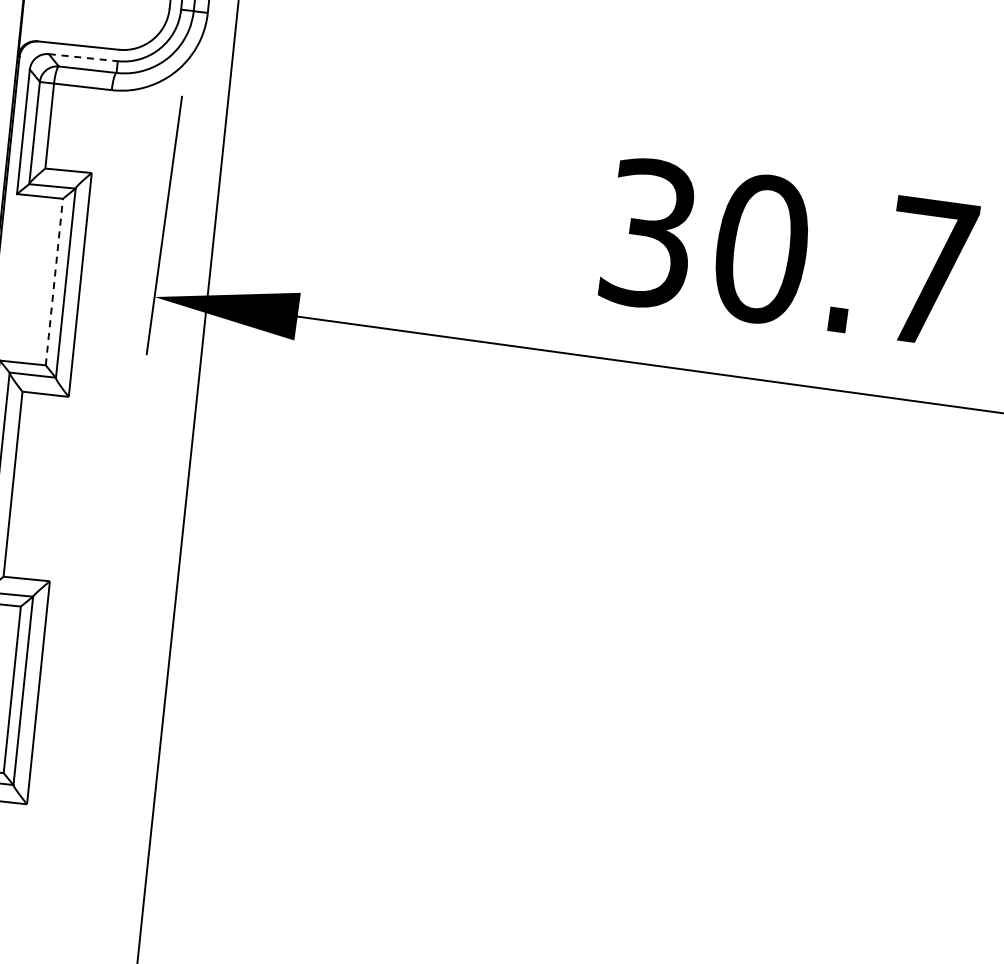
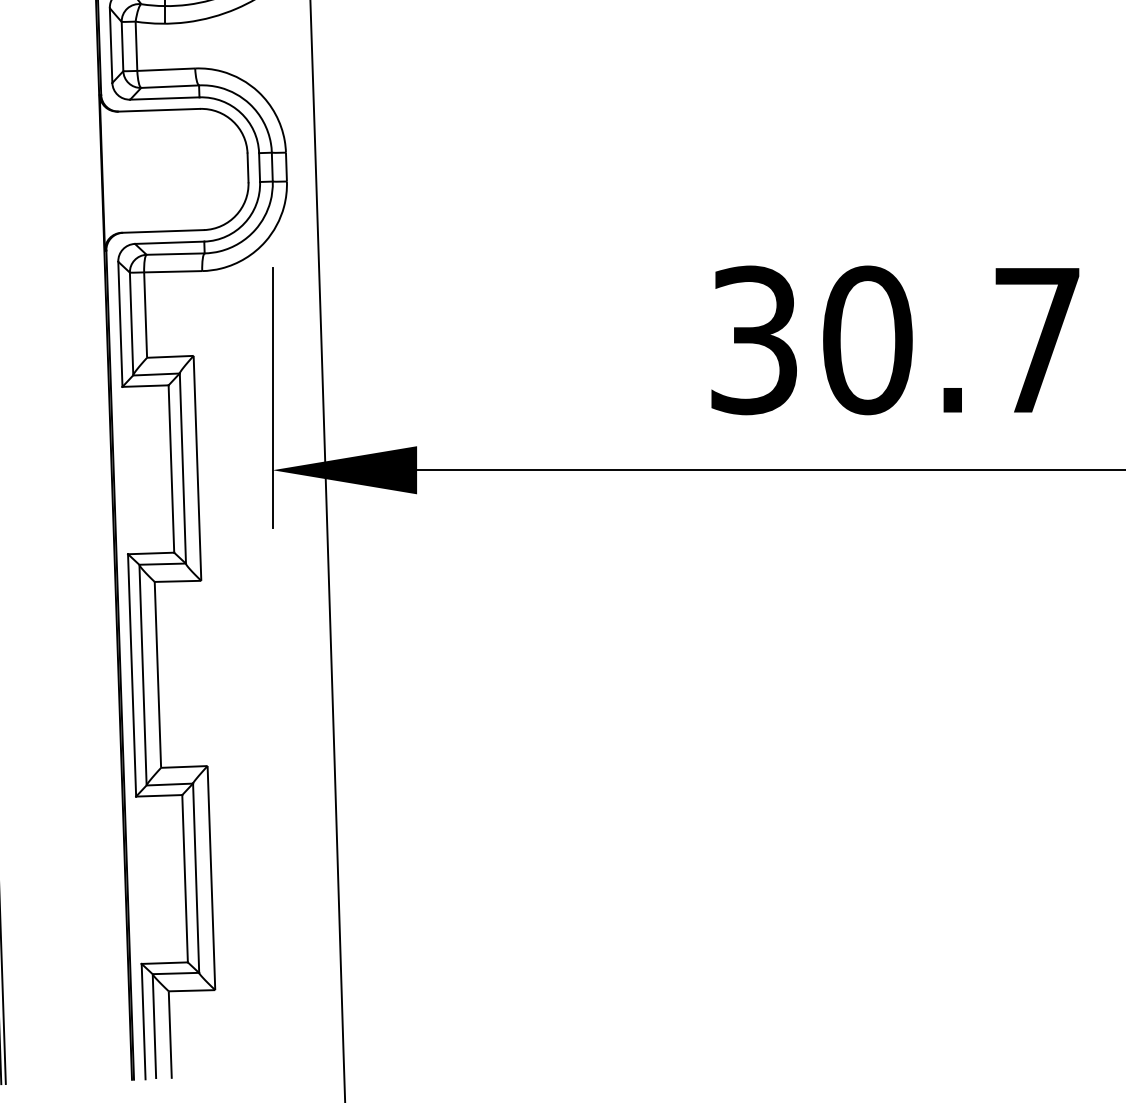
line: (83, 57) -> (169, 242), dashed -> solid
line: (54, 282) -> (171, 469), dashed -> solid

